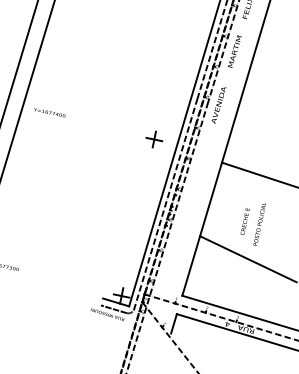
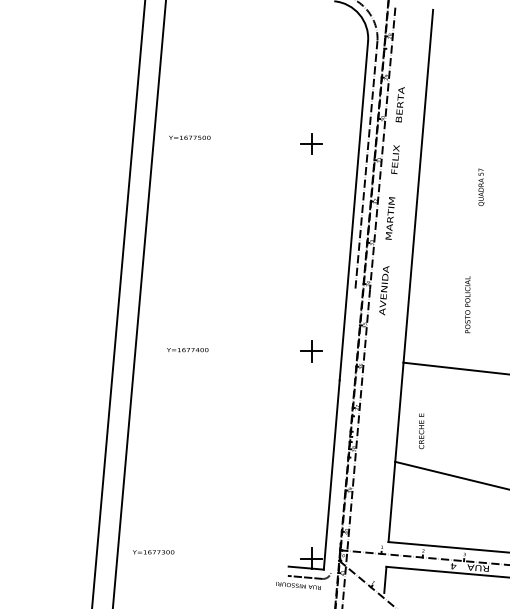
text: (49, 113) -> (187, 350), moved
line: (165, 204) -> (342, 430), removed
text: (245, 221) -> (421, 431), moved
text: (259, 223) -> (467, 304), moved

